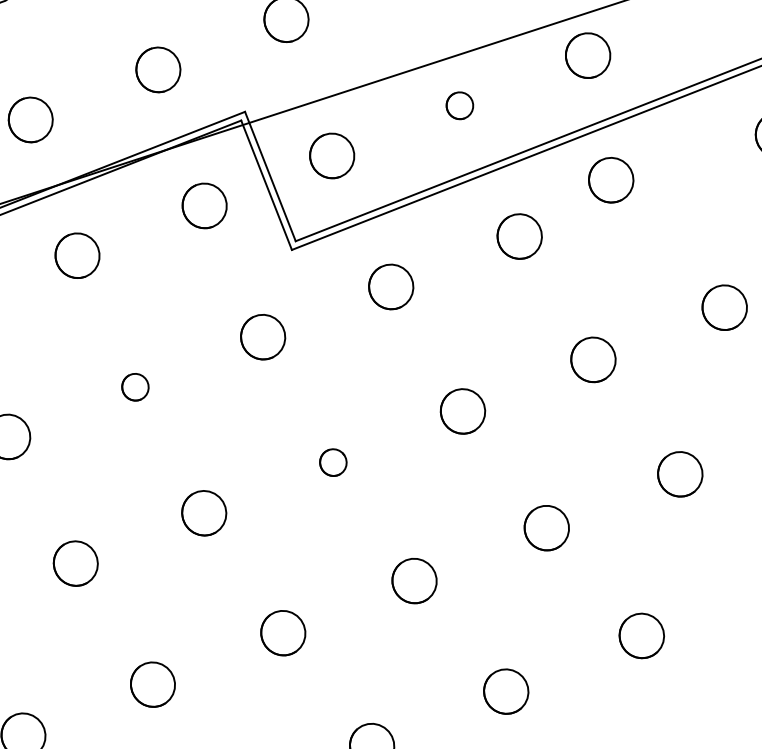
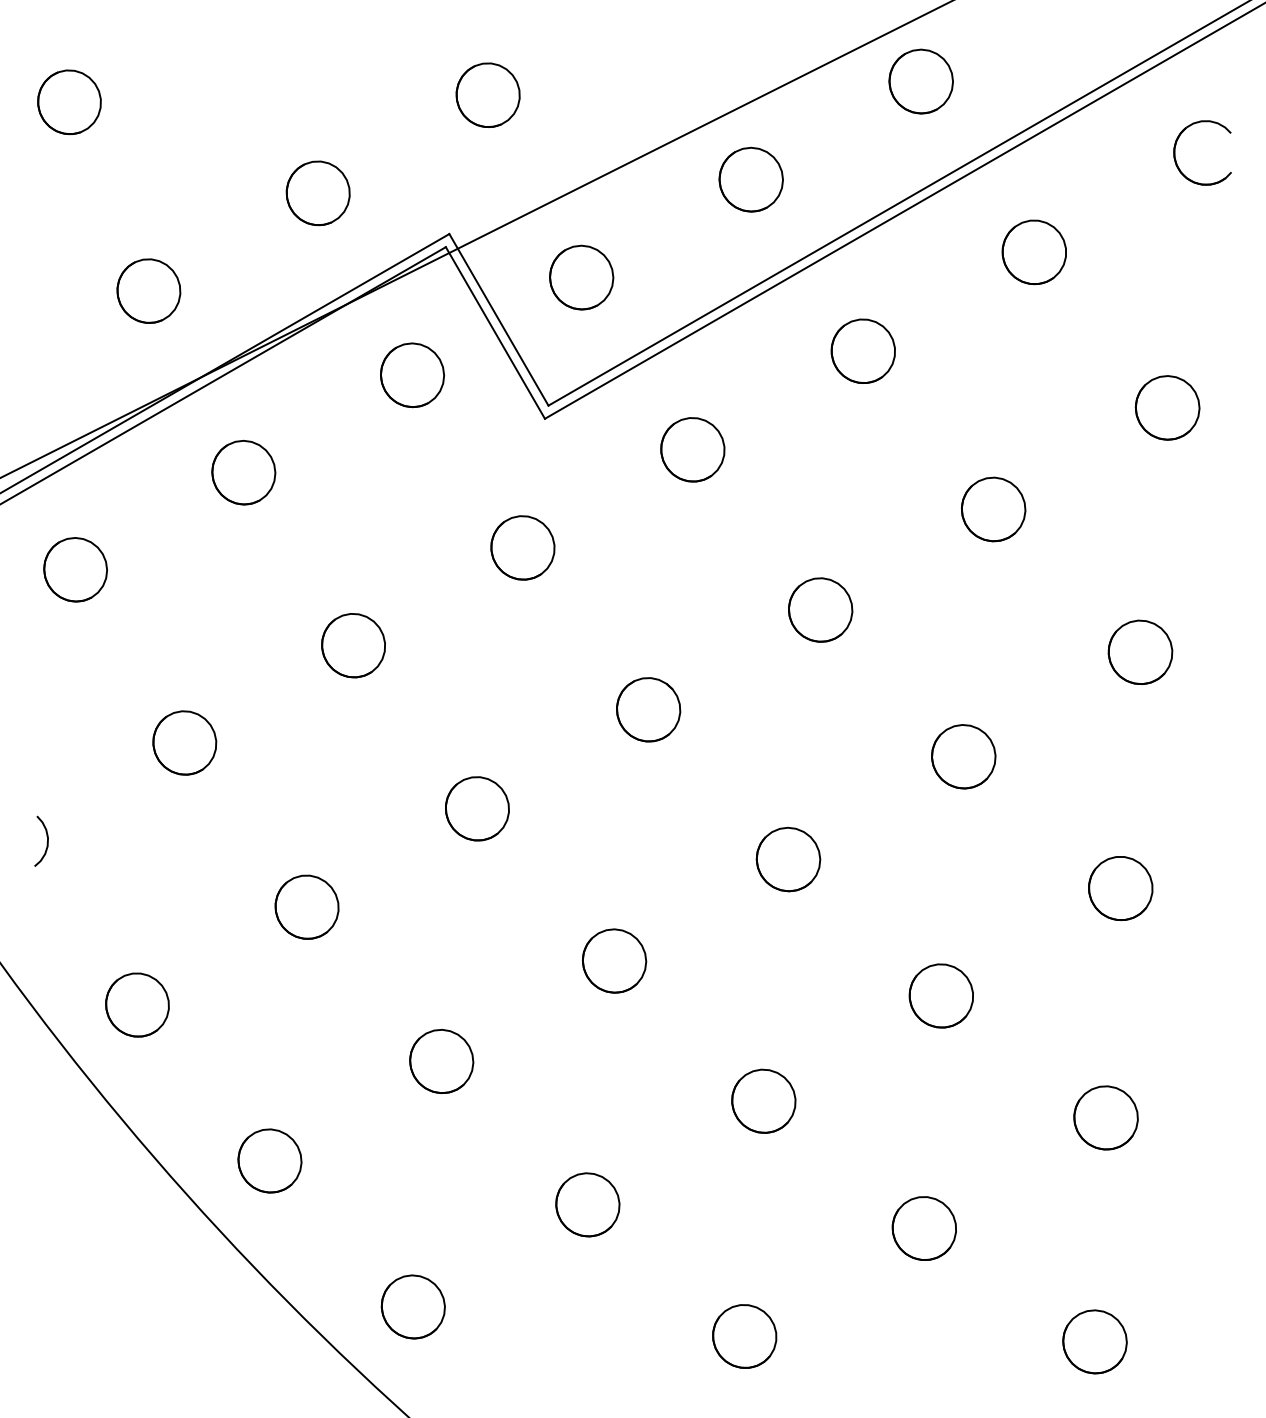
part: (459, 105) -> (750, 179), size x1.67
part: (610, 180) -> (1033, 252), moved
part: (135, 387) -> (353, 645), size x1.67
part: (333, 462) -> (648, 709), size x1.67

